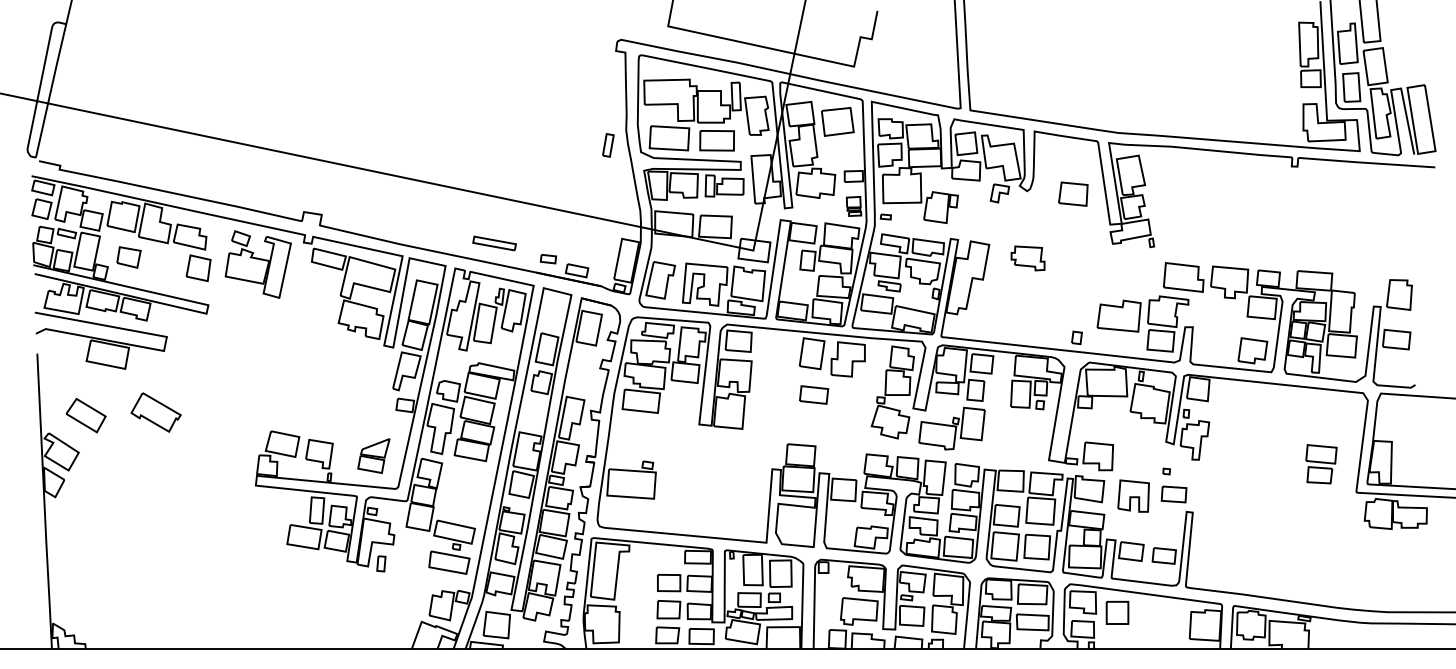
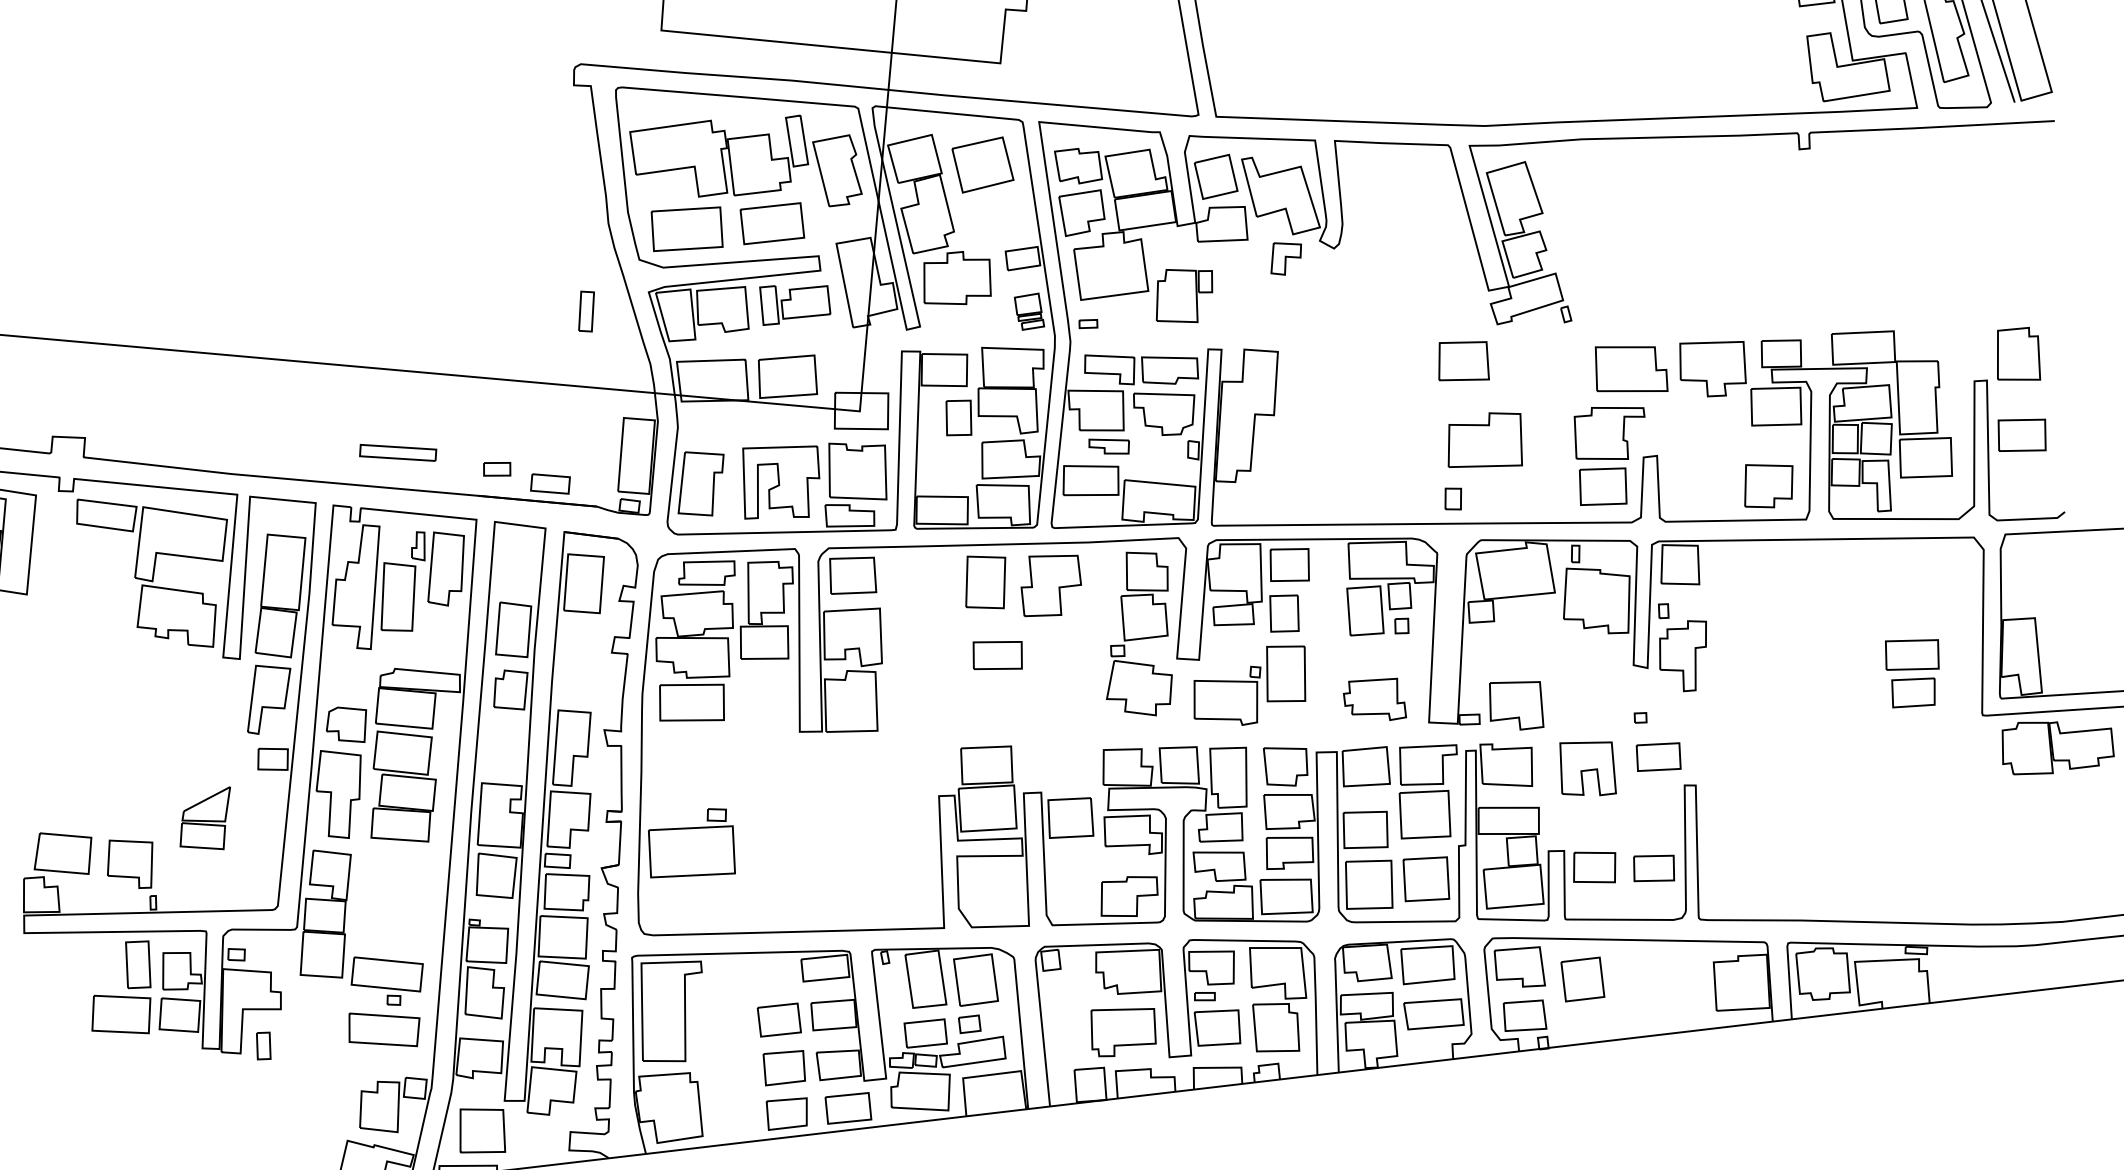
part: (608, 145) -> (586, 311), moved
part: (1073, 193) -> (1463, 360), moved
part: (1027, 258) -> (1373, 700), moved
part: (1118, 315) -> (1483, 440), moved
part: (373, 455) -> (204, 819), moved

